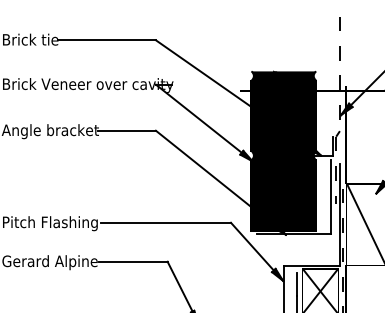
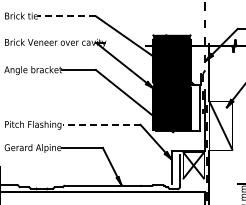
line: (106, 40) -> (66, 16), solid -> dashed
line: (165, 222) -> (101, 124), solid -> dashed

